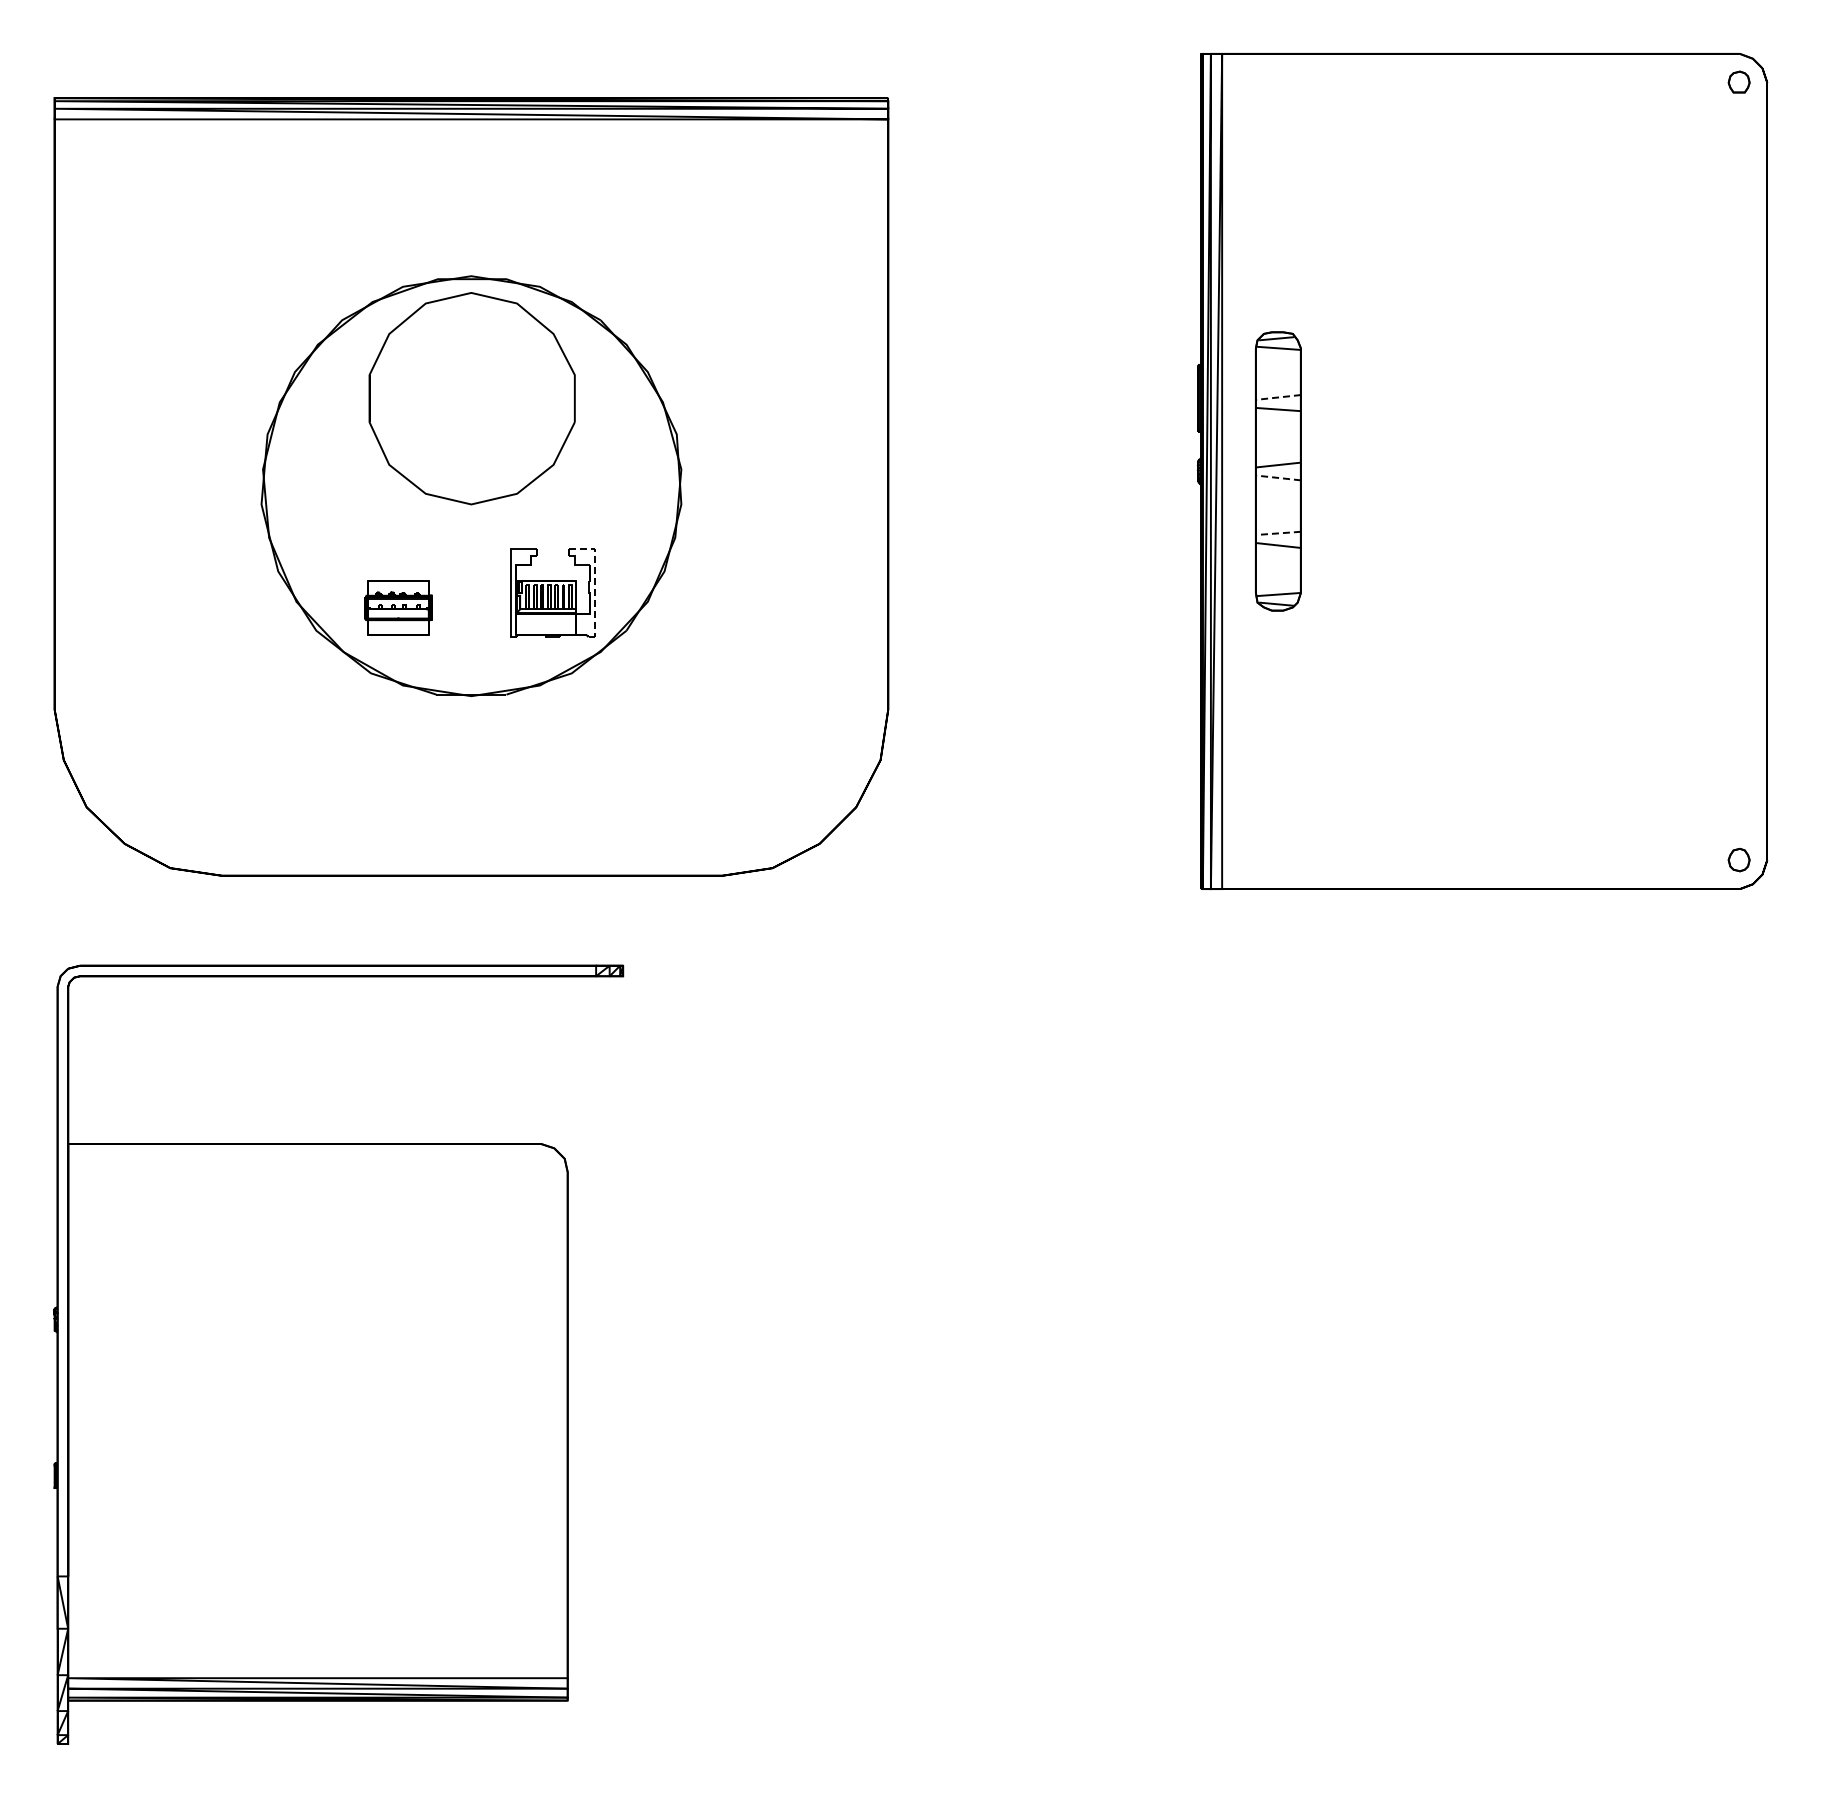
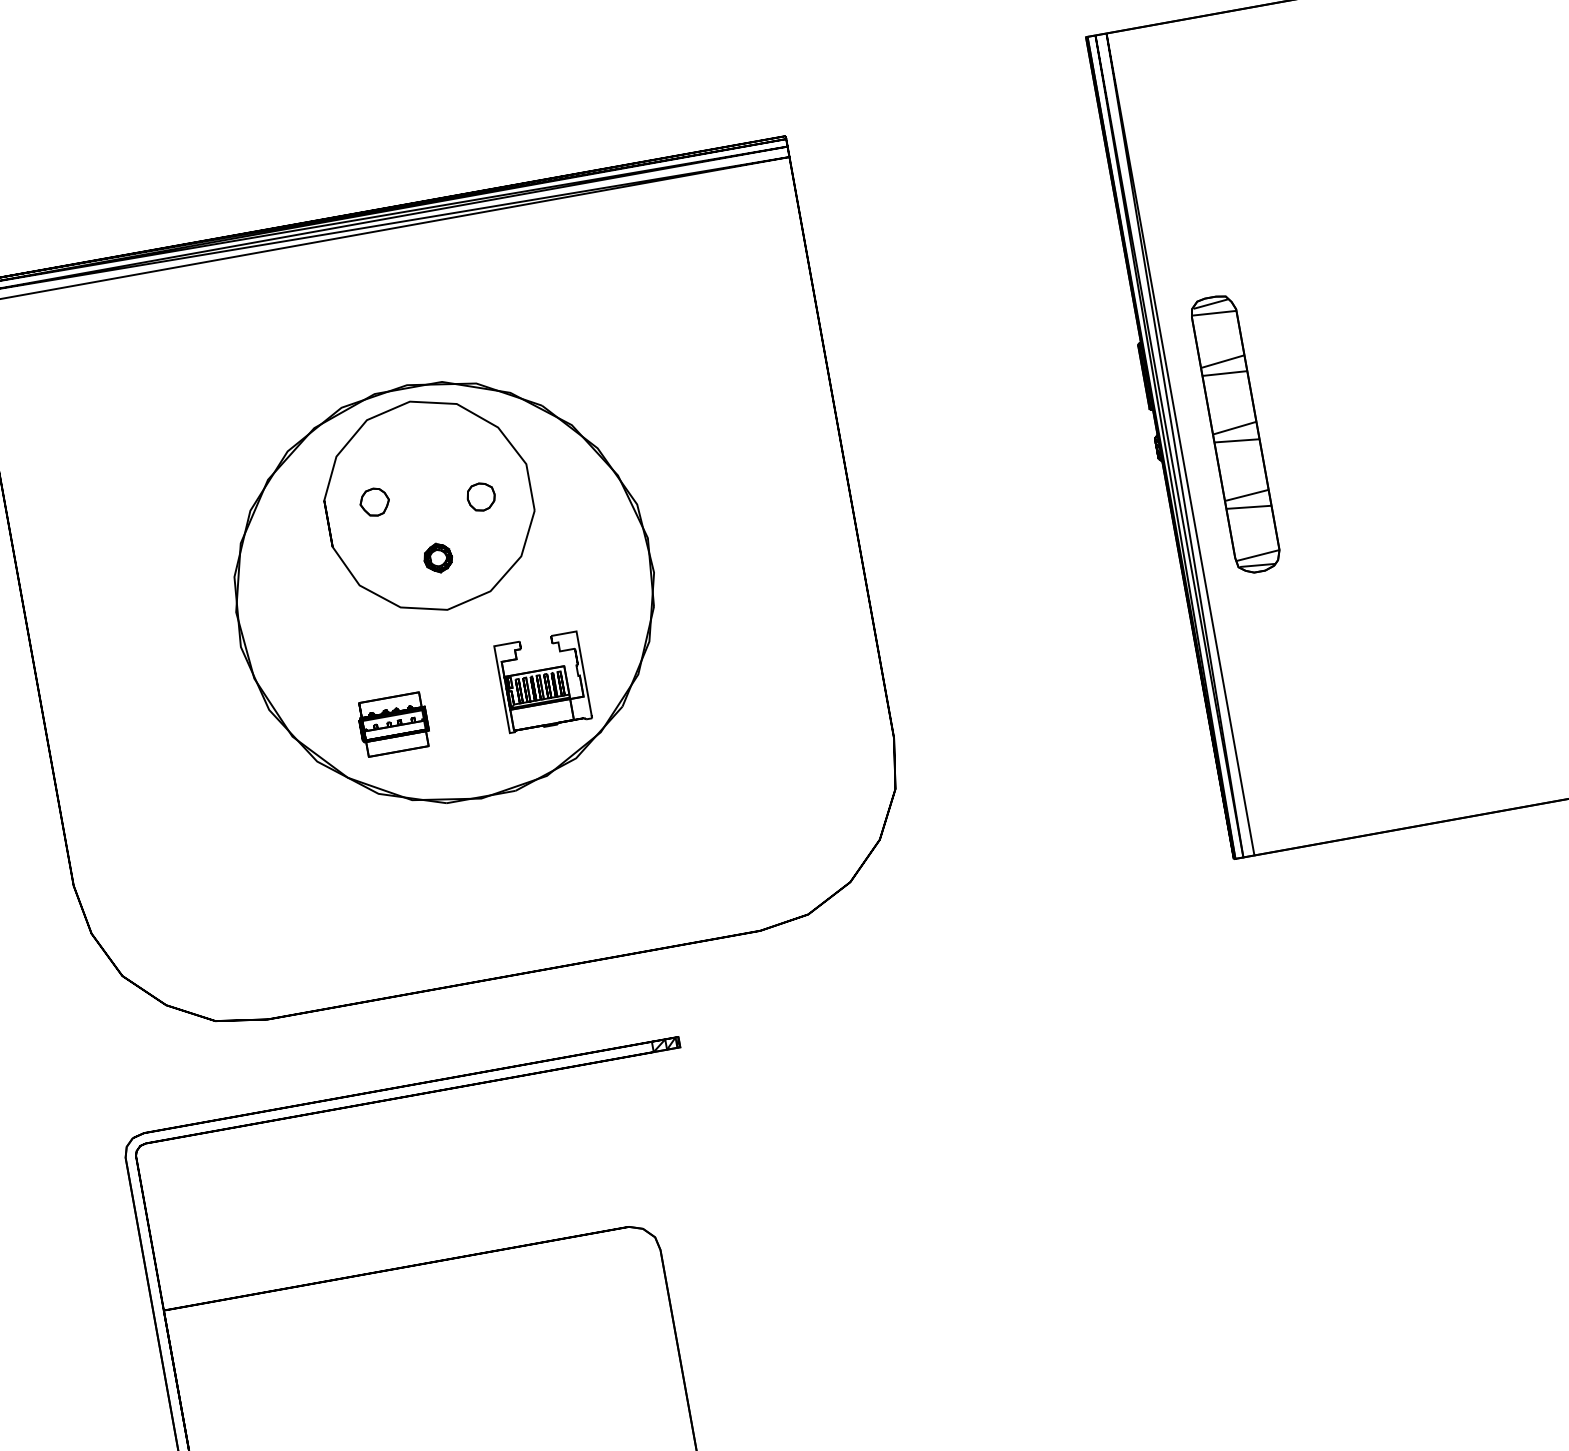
part: (418, 385) -> (374, 502), added
line: (1278, 397) -> (1222, 361), dashed -> solid
part: (524, 399) -> (481, 497), added
part: (471, 451) -> (438, 557), added
line: (1278, 477) -> (1237, 440), dashed -> solid
line: (1278, 533) -> (1246, 495), dashed -> solid
line: (594, 581) -> (582, 663), dashed -> solid

